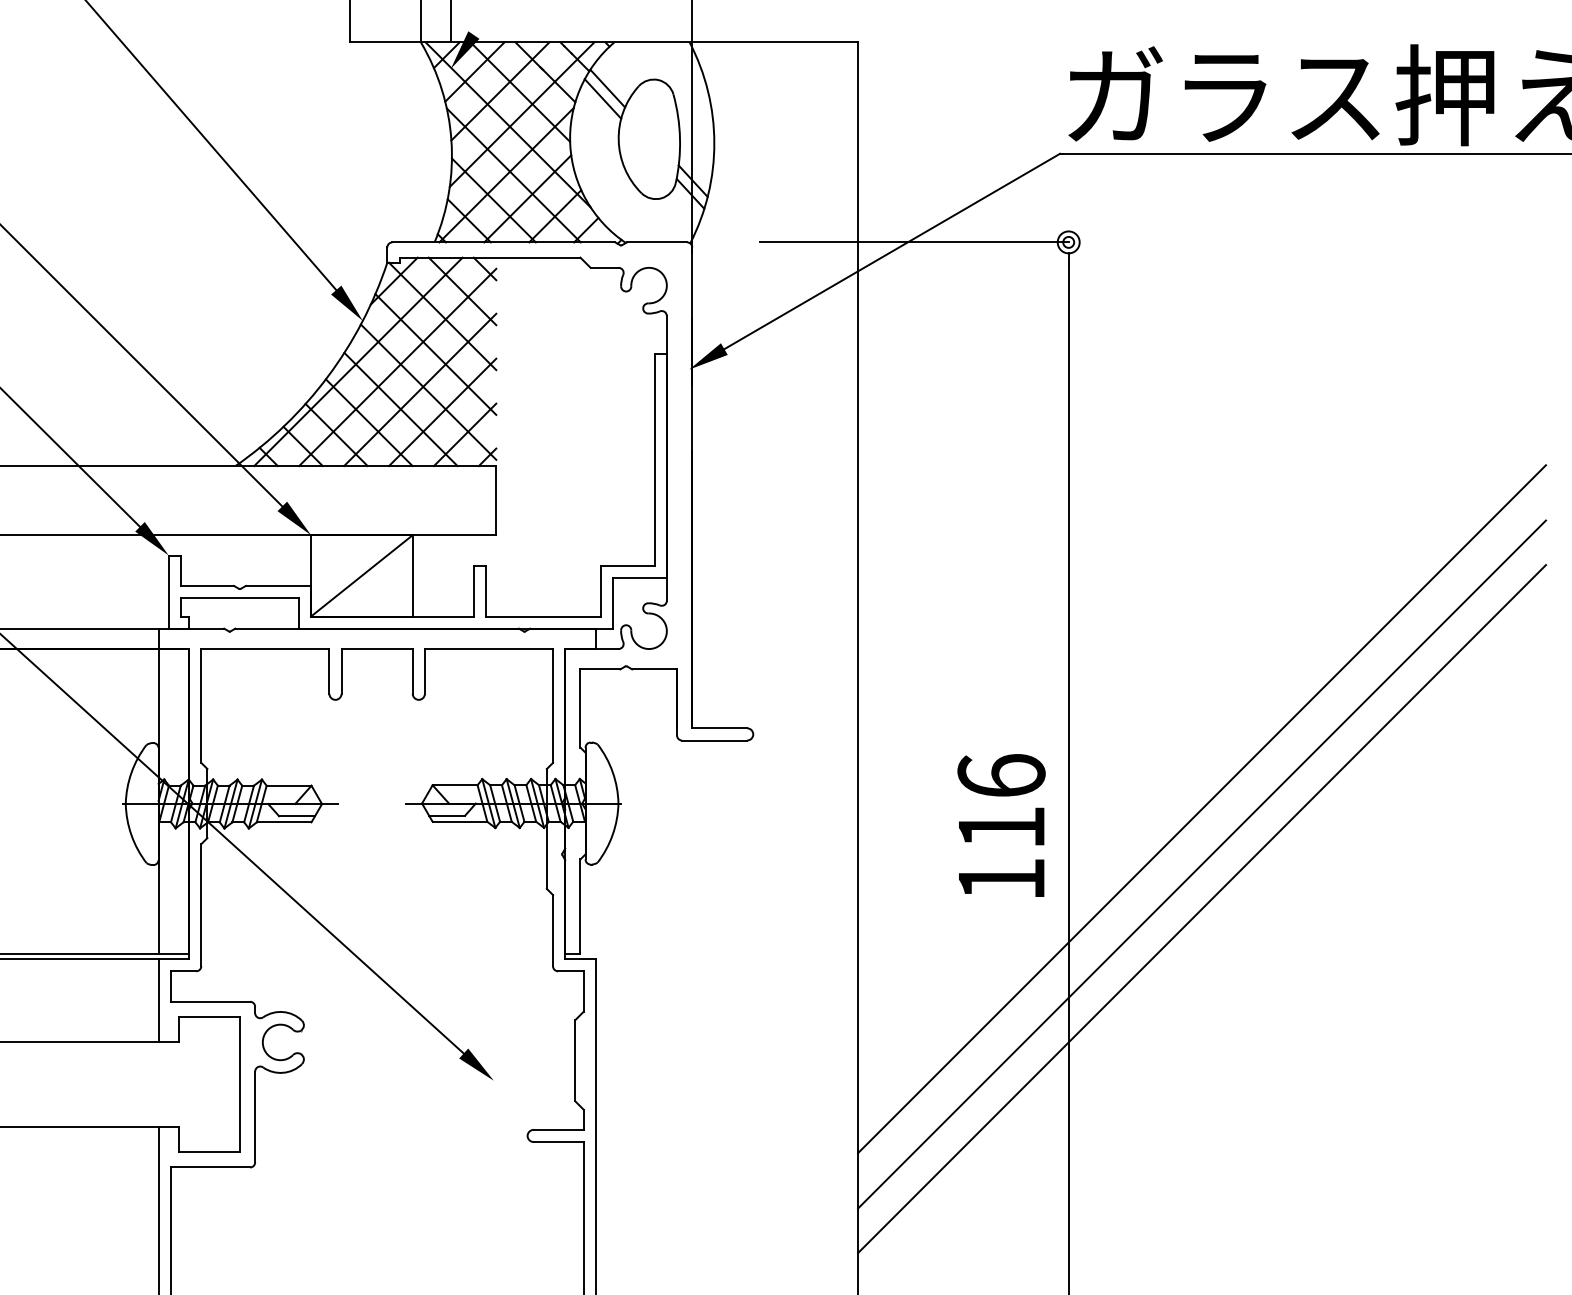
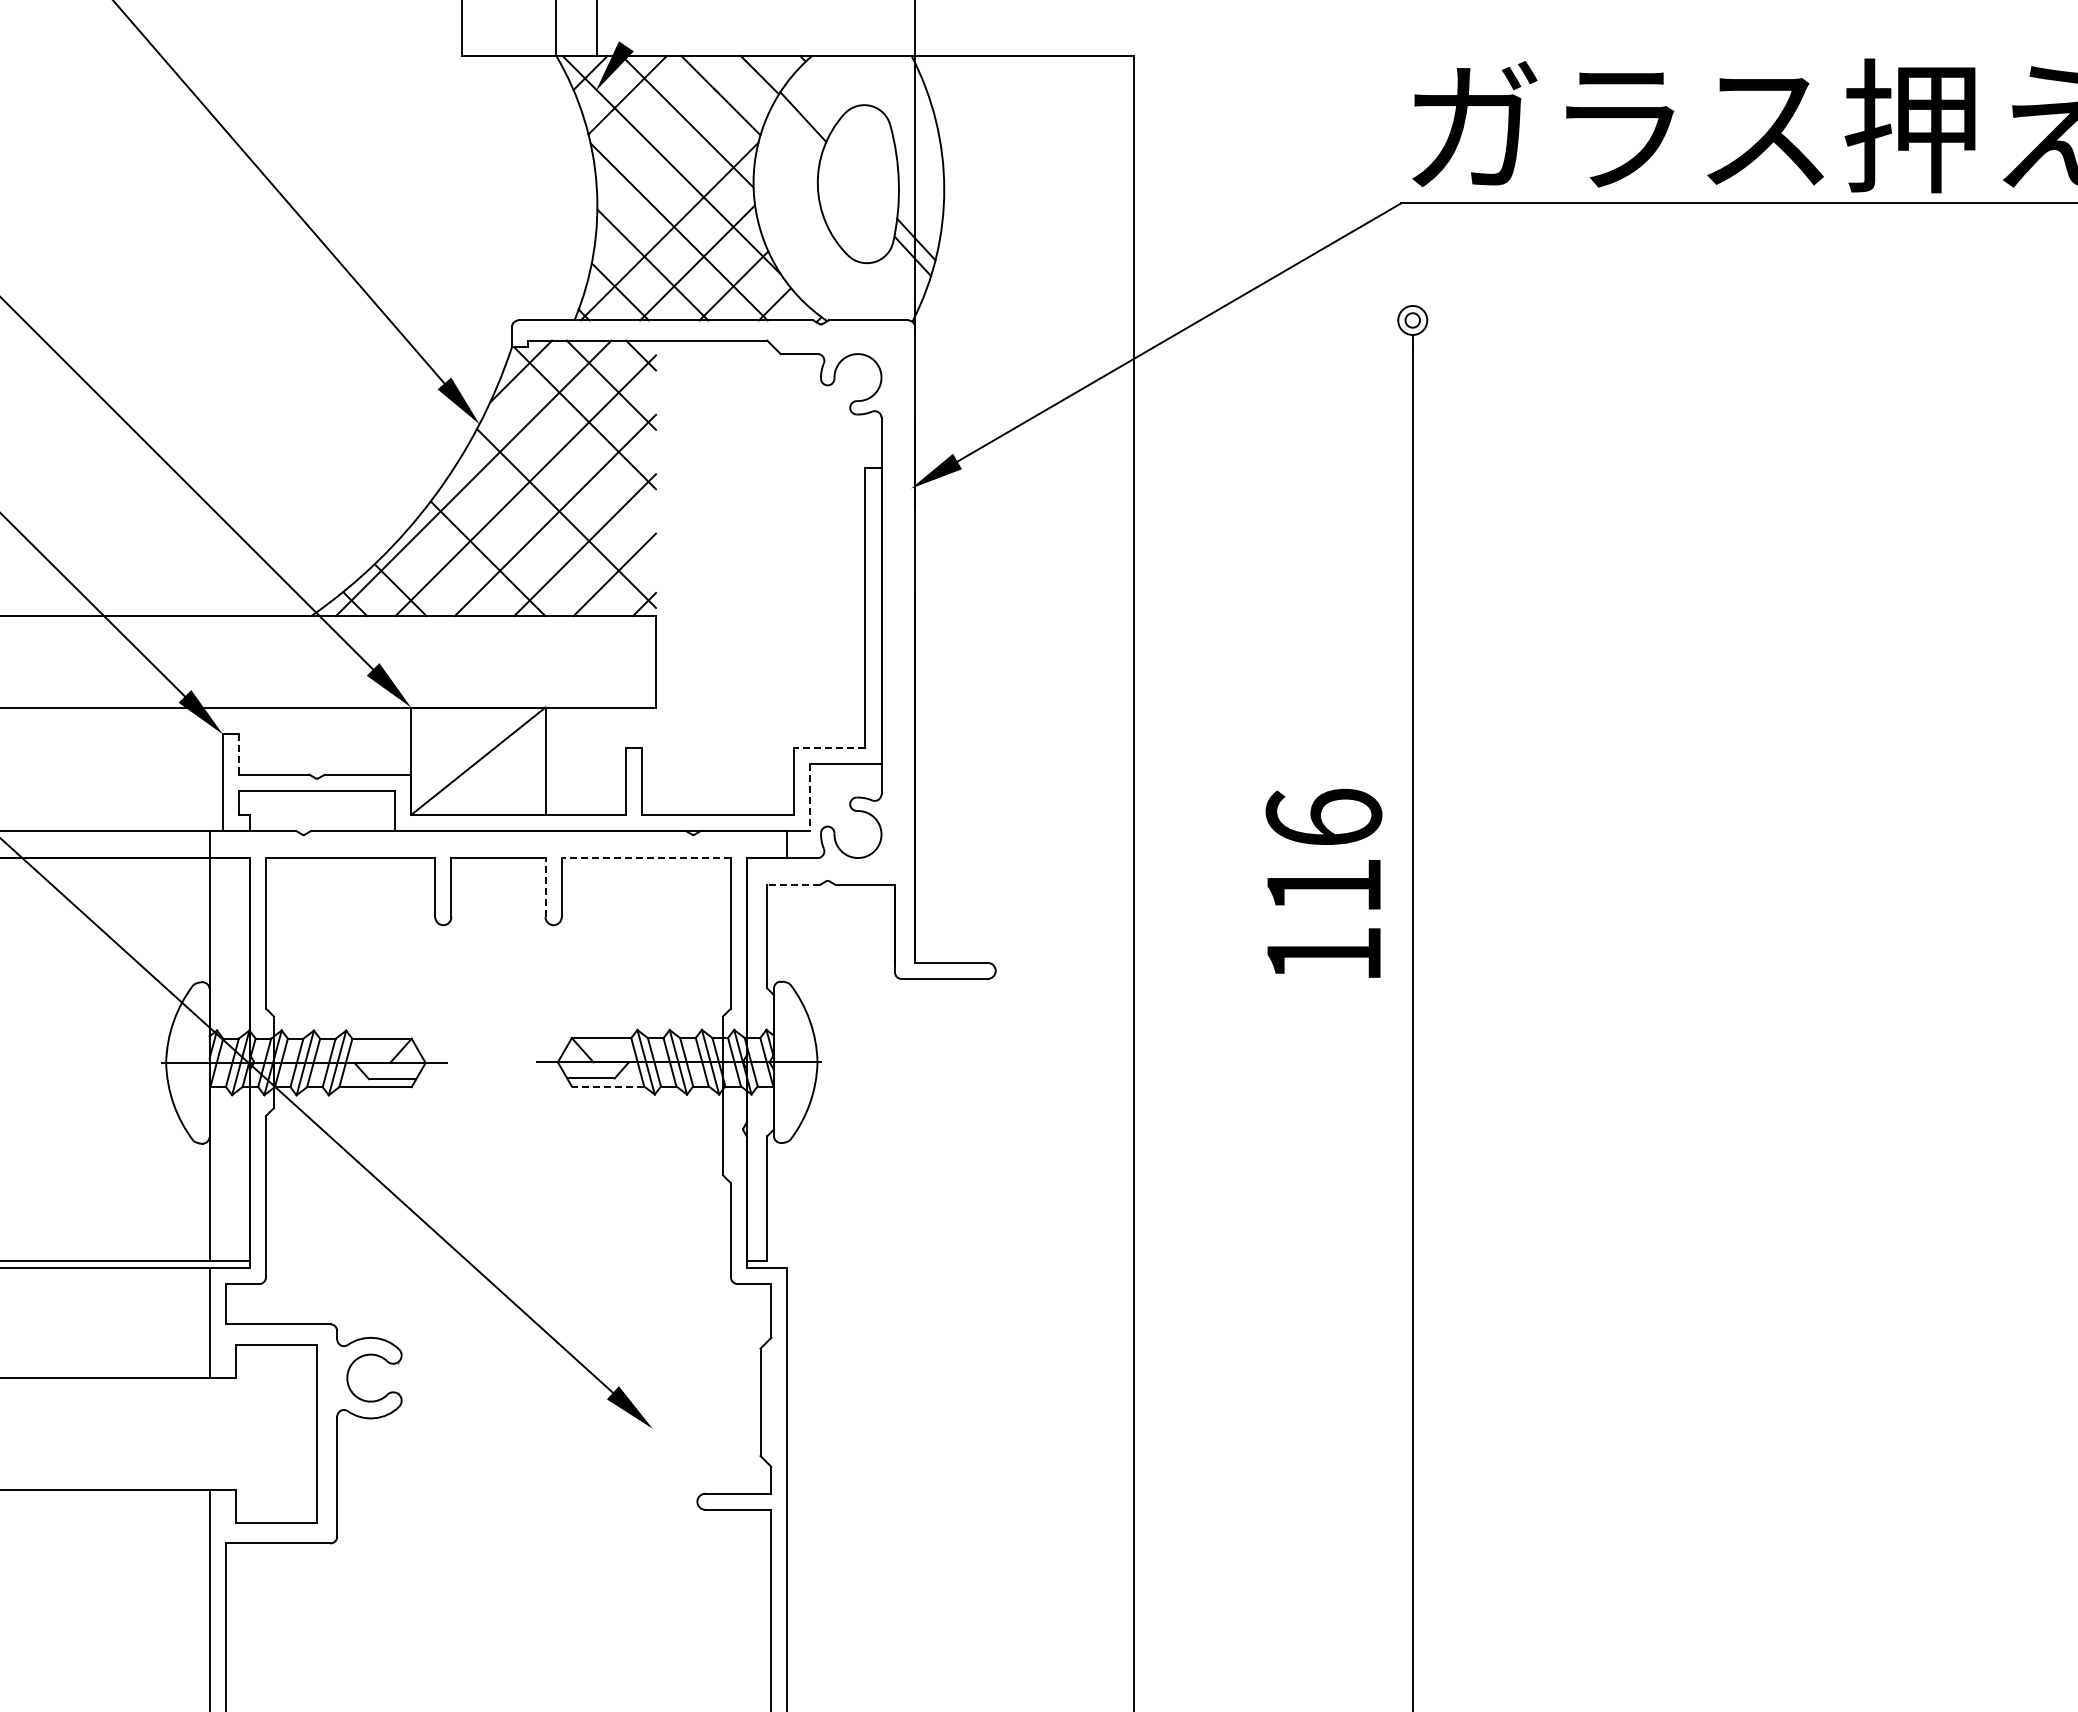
line: (500, 91) -> (661, 120), removed
line: (602, 98) -> (796, 130), removed
line: (521, 114) -> (689, 151), removed
line: (914, 242) -> (1208, 320), removed
line: (436, 354) -> (576, 468), removed
line: (400, 409) -> (529, 541), removed
line: (336, 435) -> (444, 575), removed
line: (627, 565) -> (829, 747), solid -> dashed
line: (181, 571) -> (239, 755), solid -> dashed
line: (613, 603) -> (810, 797), solid -> dashed
line: (489, 649) -> (646, 858), solid -> dashed
line: (600, 669) -> (793, 884), solid -> dashed
line: (412, 671) -> (545, 887), solid -> dashed
line: (1201, 808) -> (1588, 1069), removed
line: (459, 821) -> (607, 1086), solid -> dashed
text: (1001, 824) -> (1323, 882), moved
line: (1201, 864) -> (1588, 1142), removed
line: (1201, 908) -> (1588, 1201), removed

